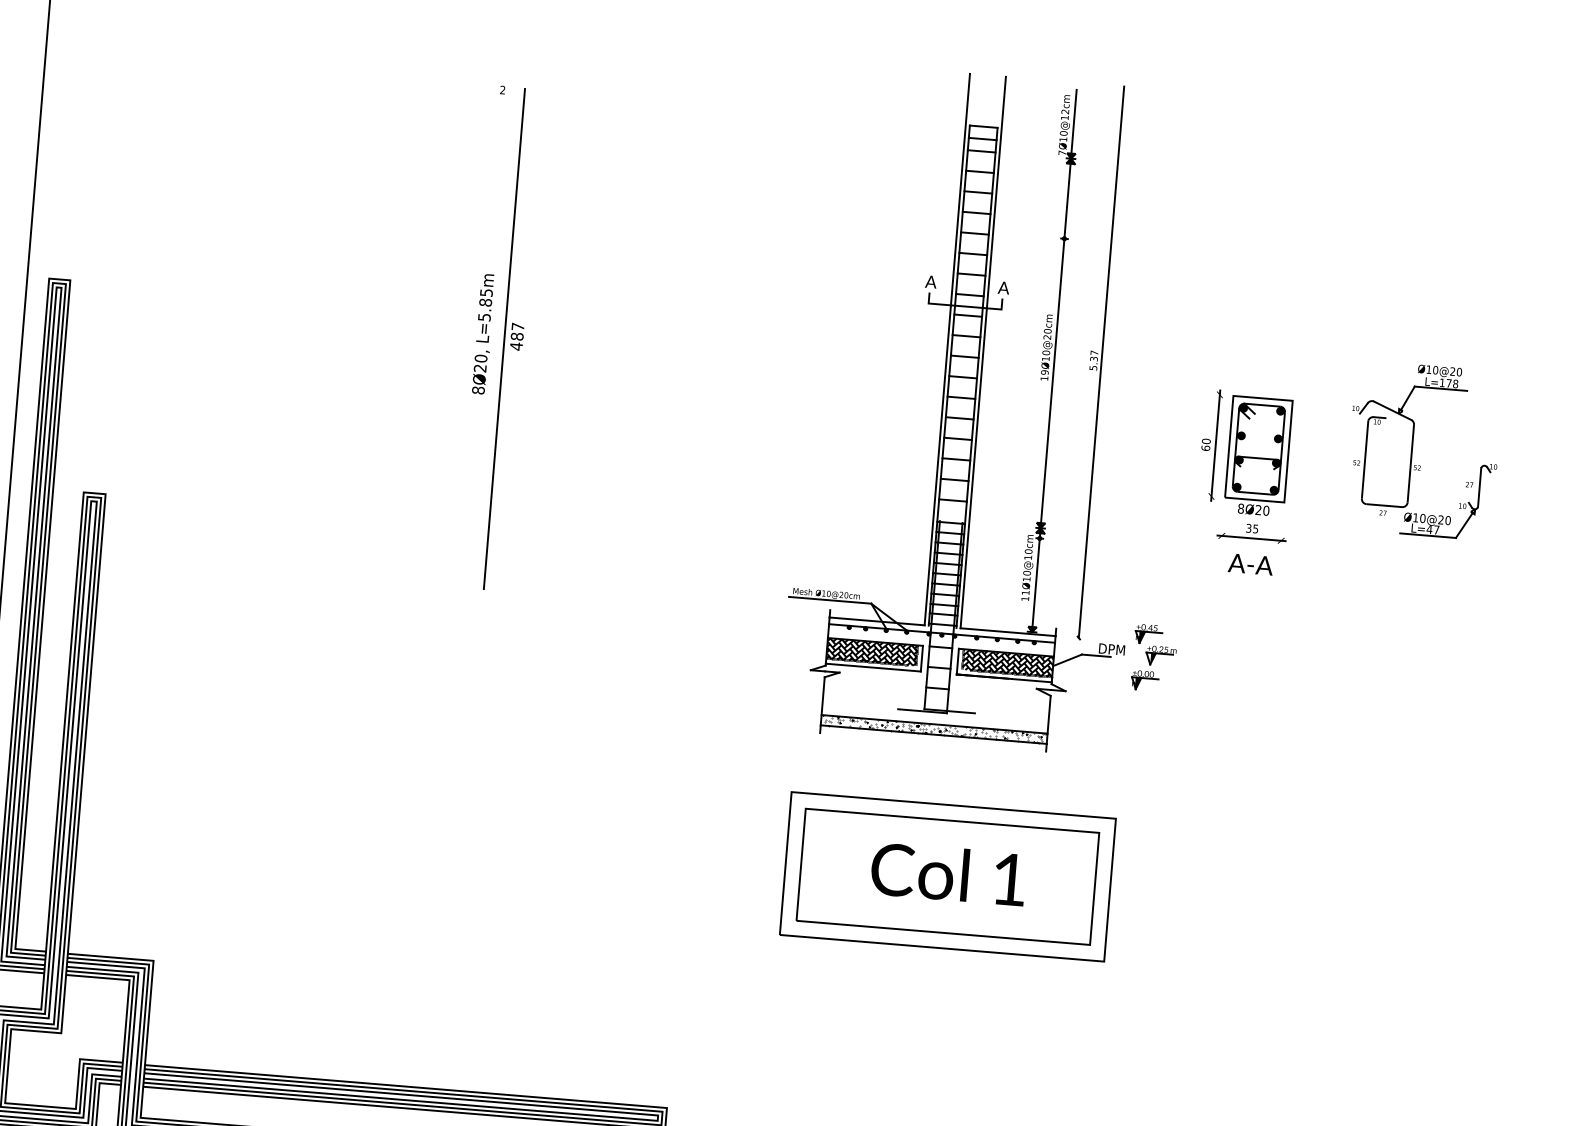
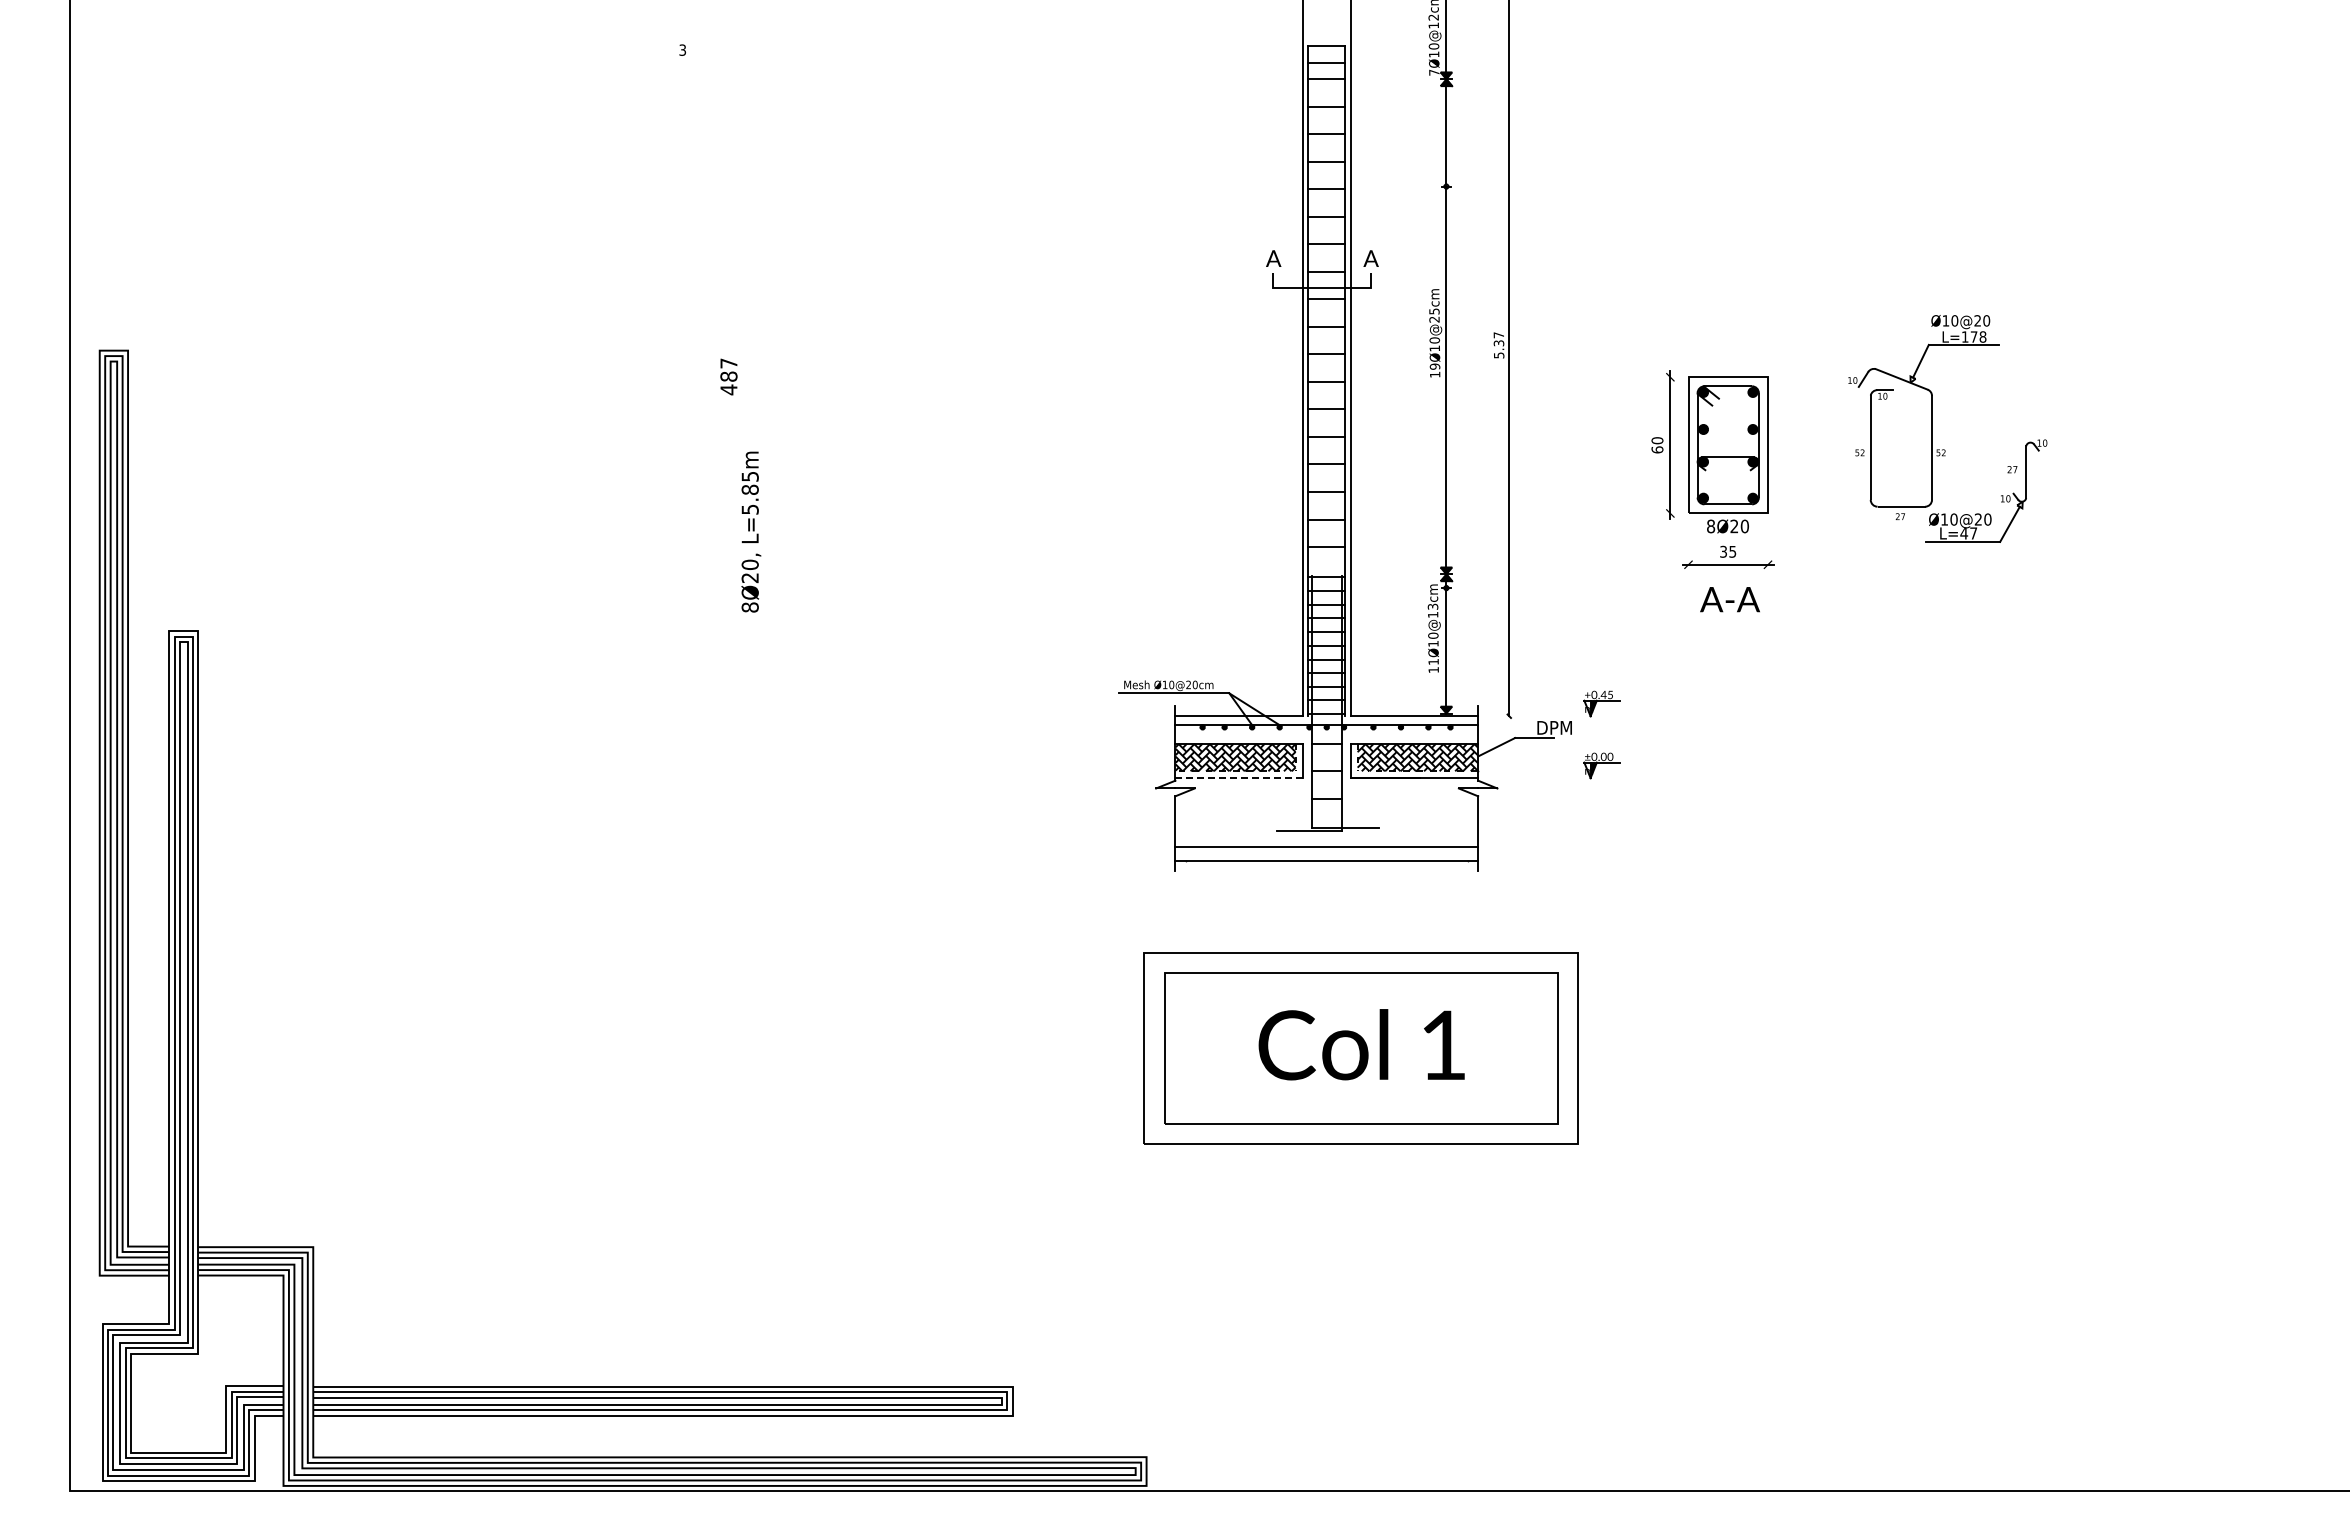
text: (502, 90) -> (682, 50), 2 -> 3
text: (1047, 331) -> (1434, 311), 19Ø10@20cm -> 19Ø10@25cm
text: (484, 333) -> (751, 531), moved
line: (504, 339) -> (712, 381), removed
text: (1028, 551) -> (1432, 606), 11Ø10@10cm -> 11Ø10@13cm
part: (1160, 656) -> (1620, 731), removed
line: (873, 667) -> (1239, 778), solid -> dashed
hatch: (934, 729) -> (1327, 853), removed

